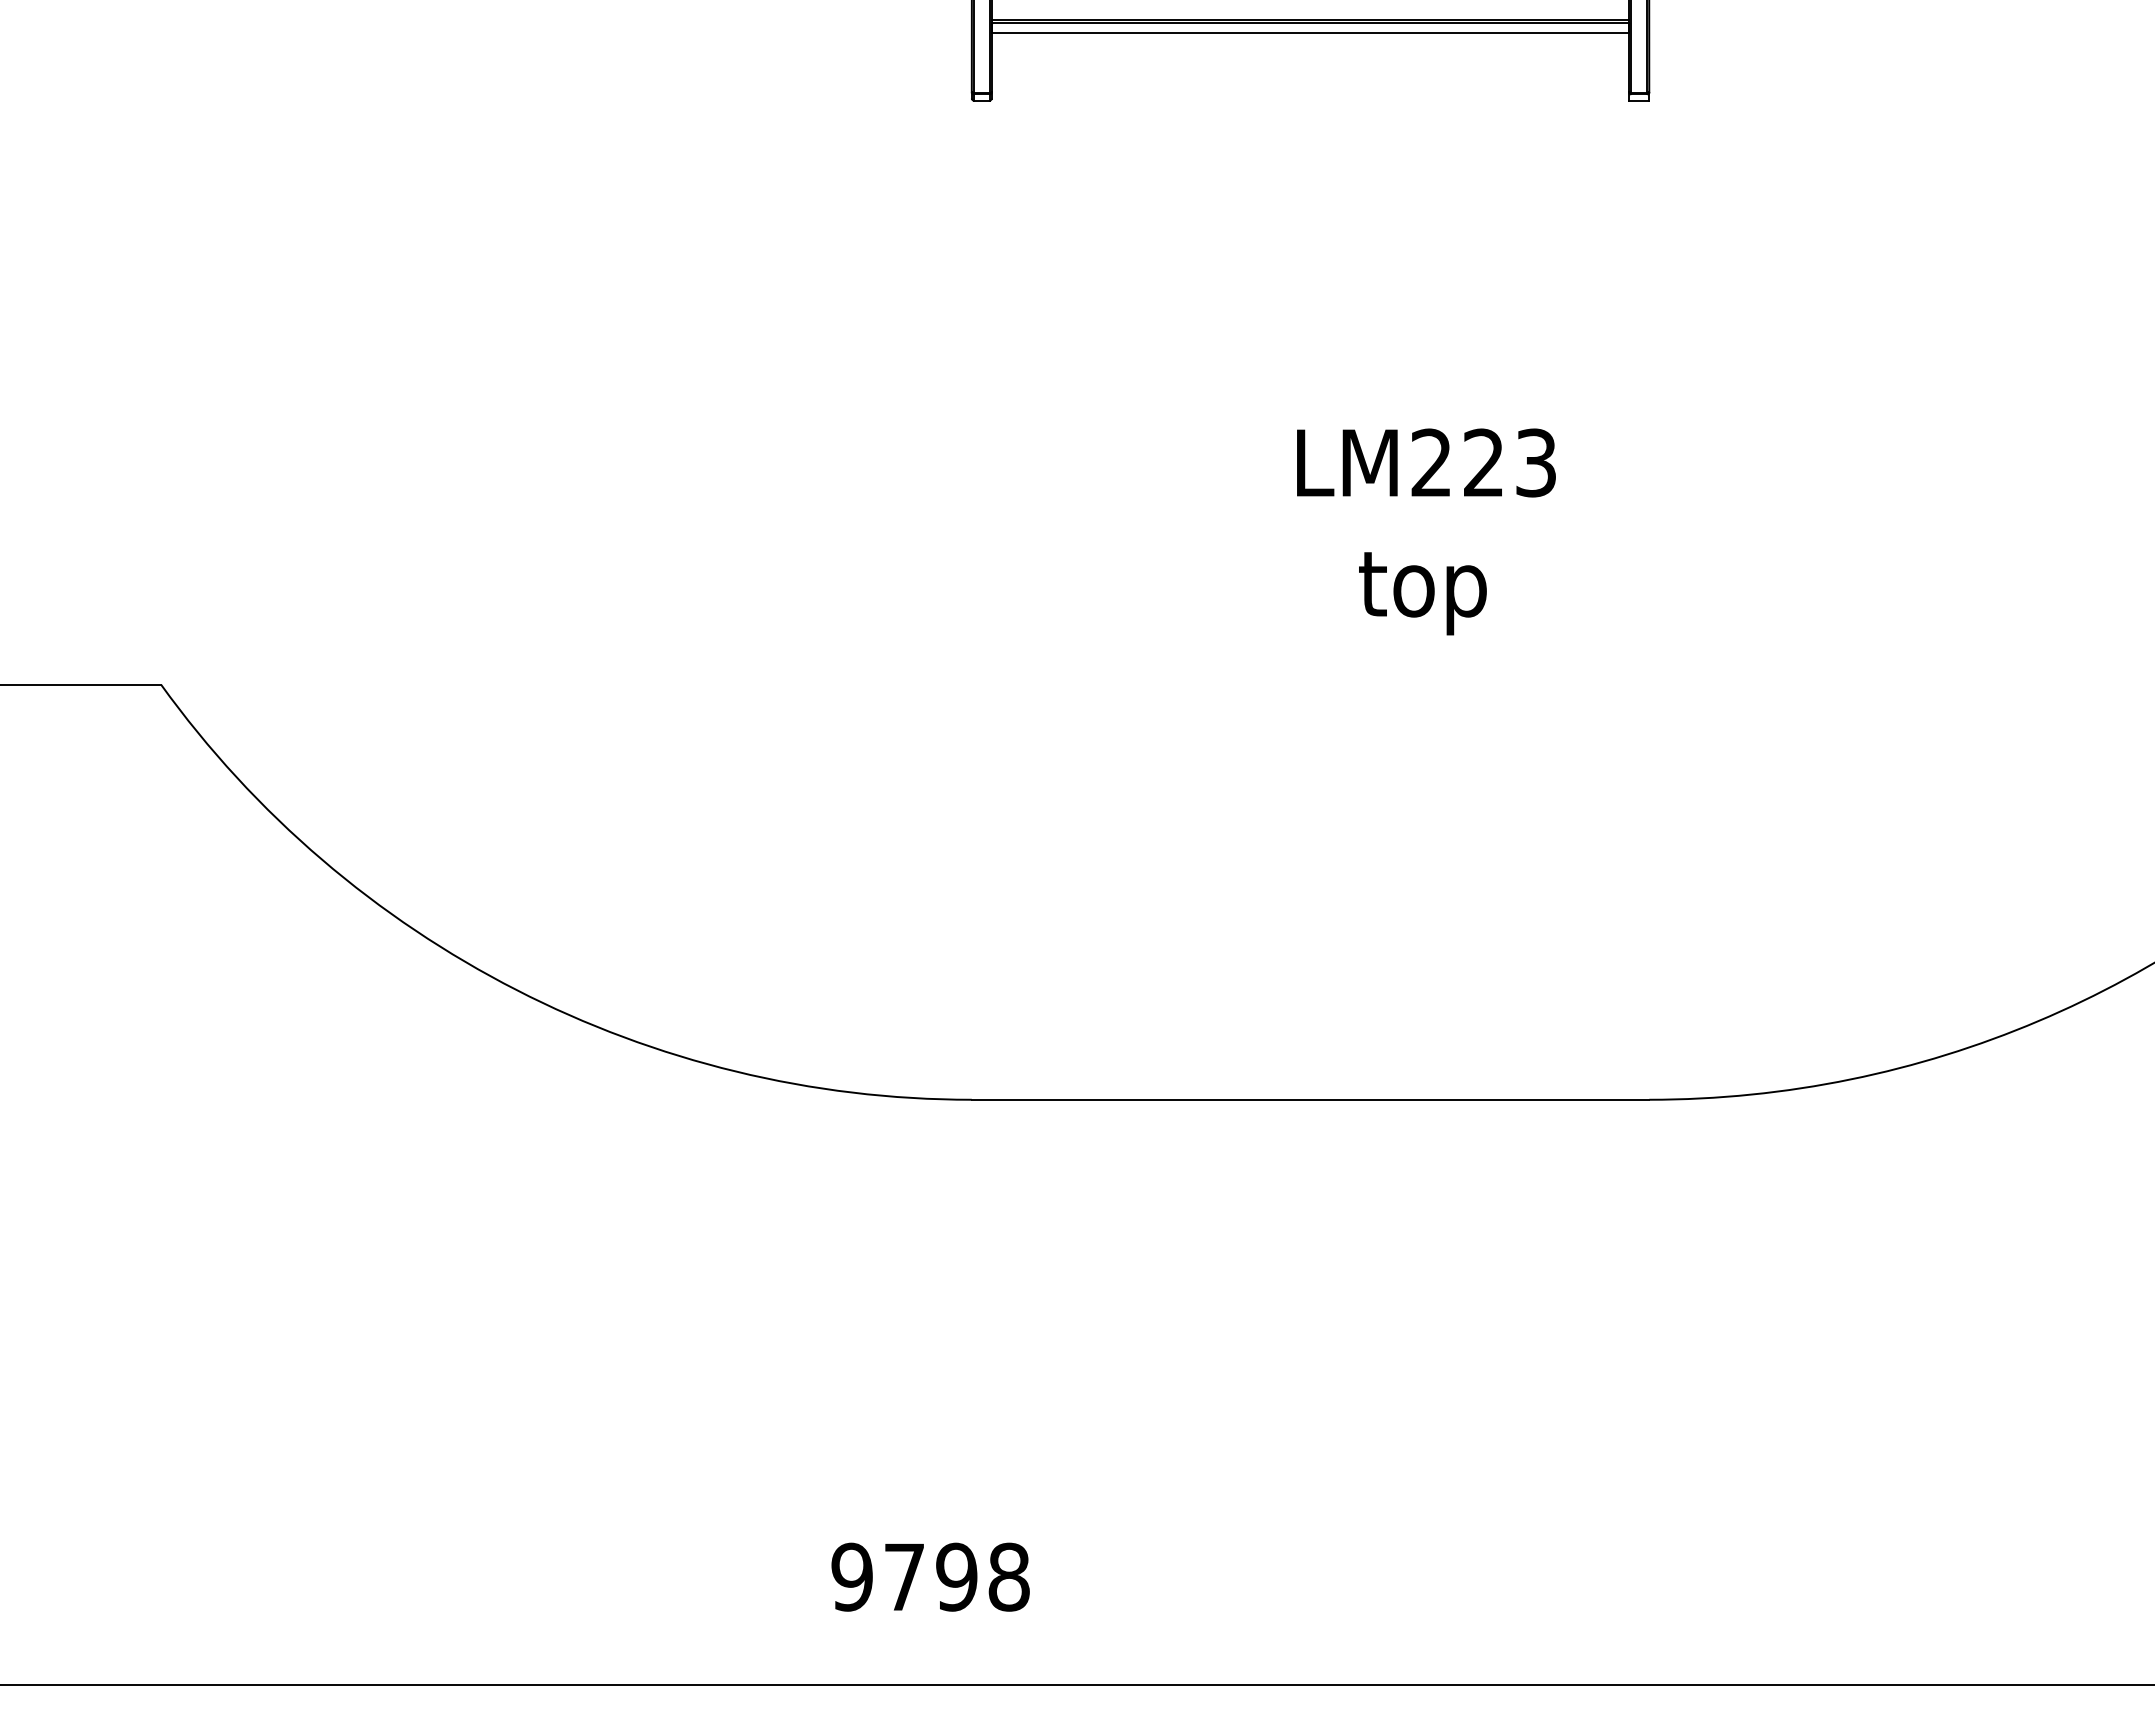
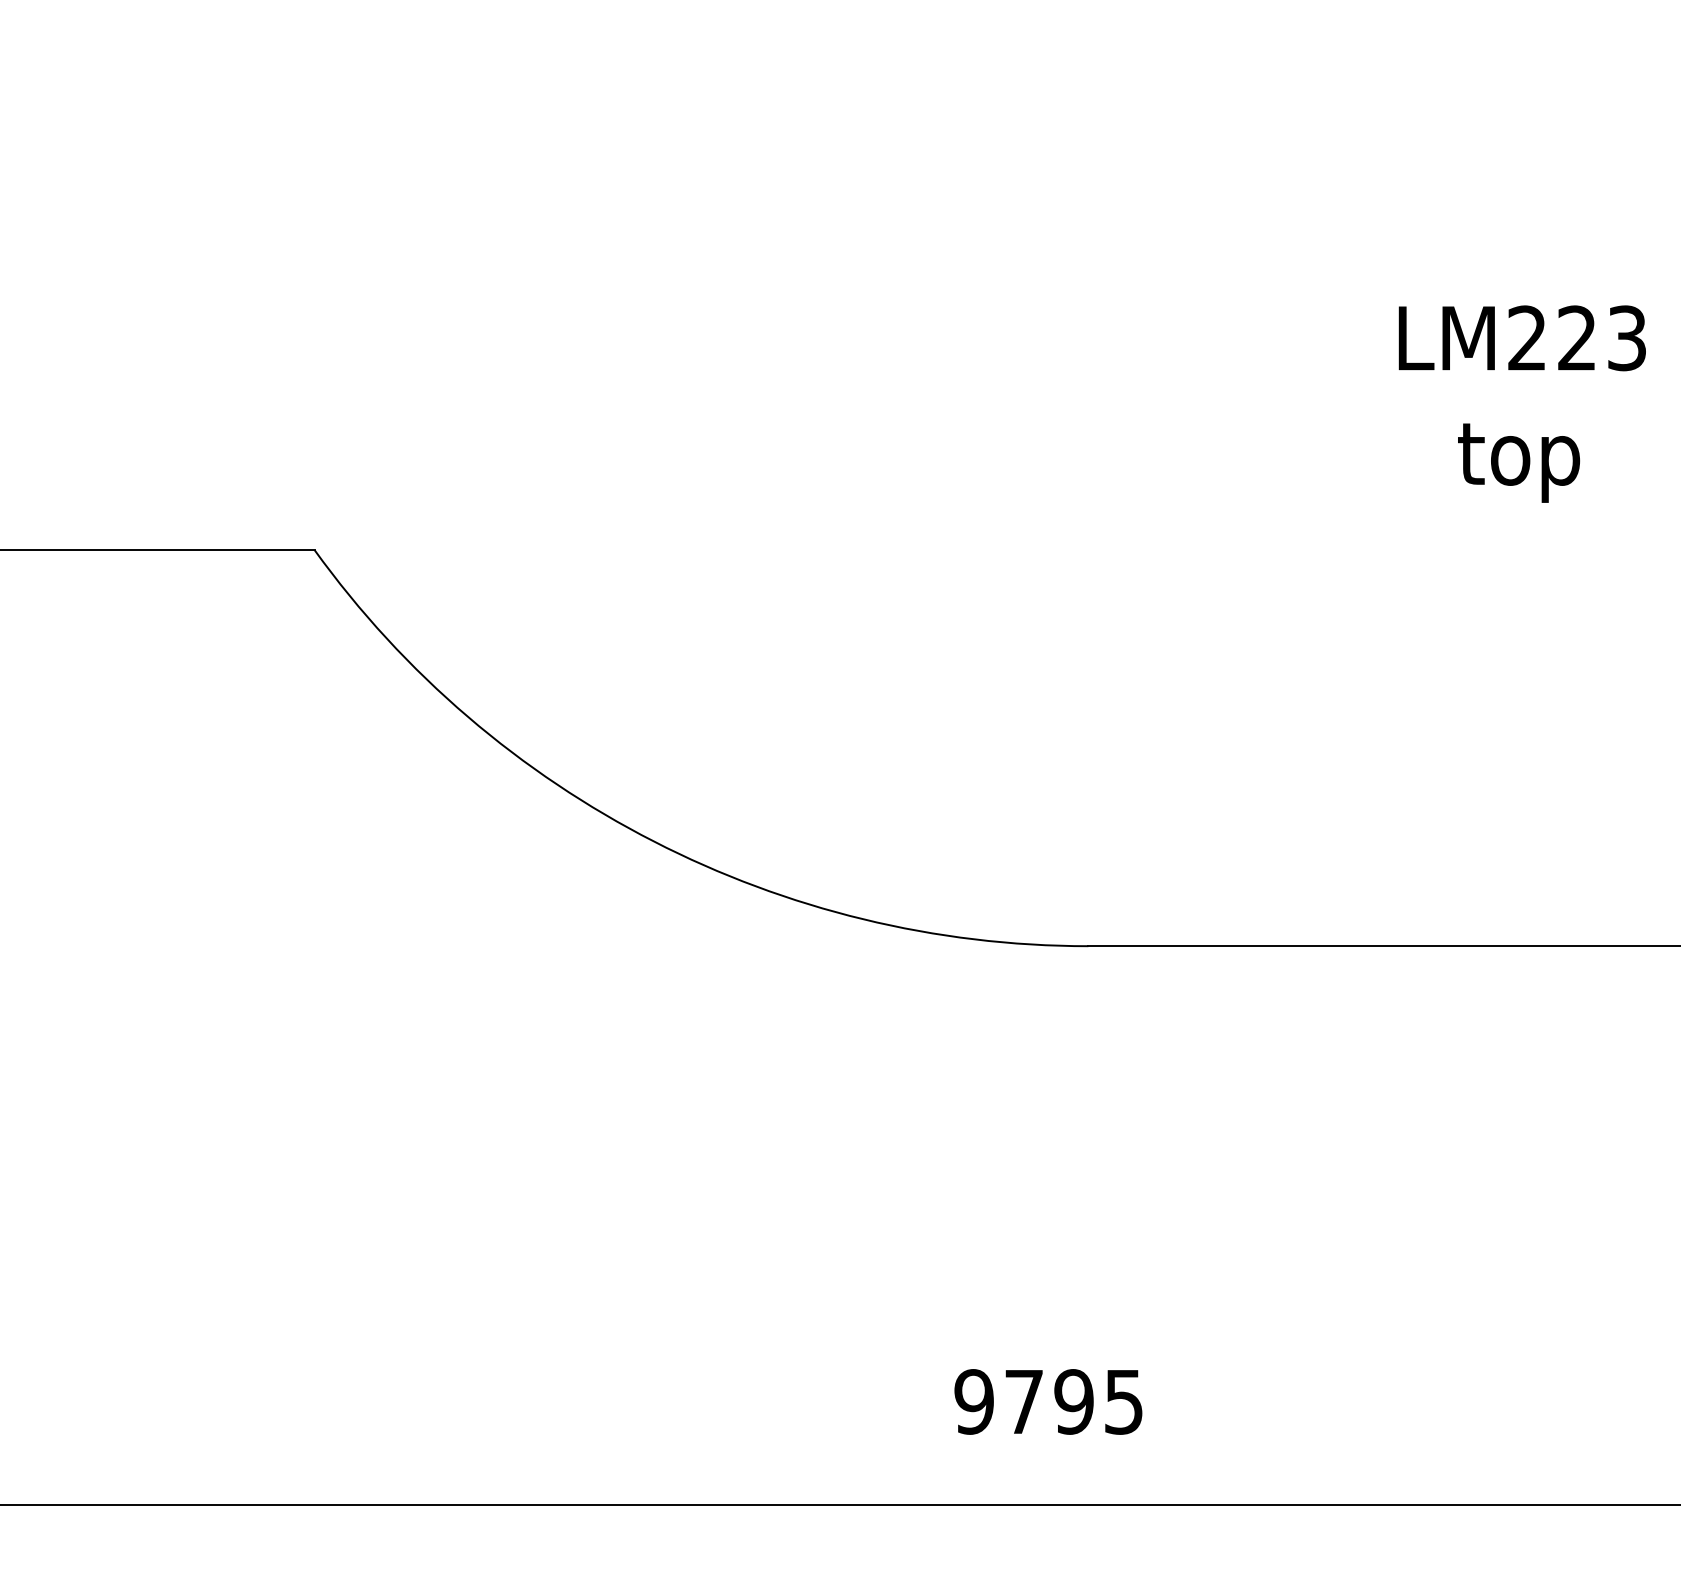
text: (1008, 1576) -> (1123, 1401), 9798 -> 9795

